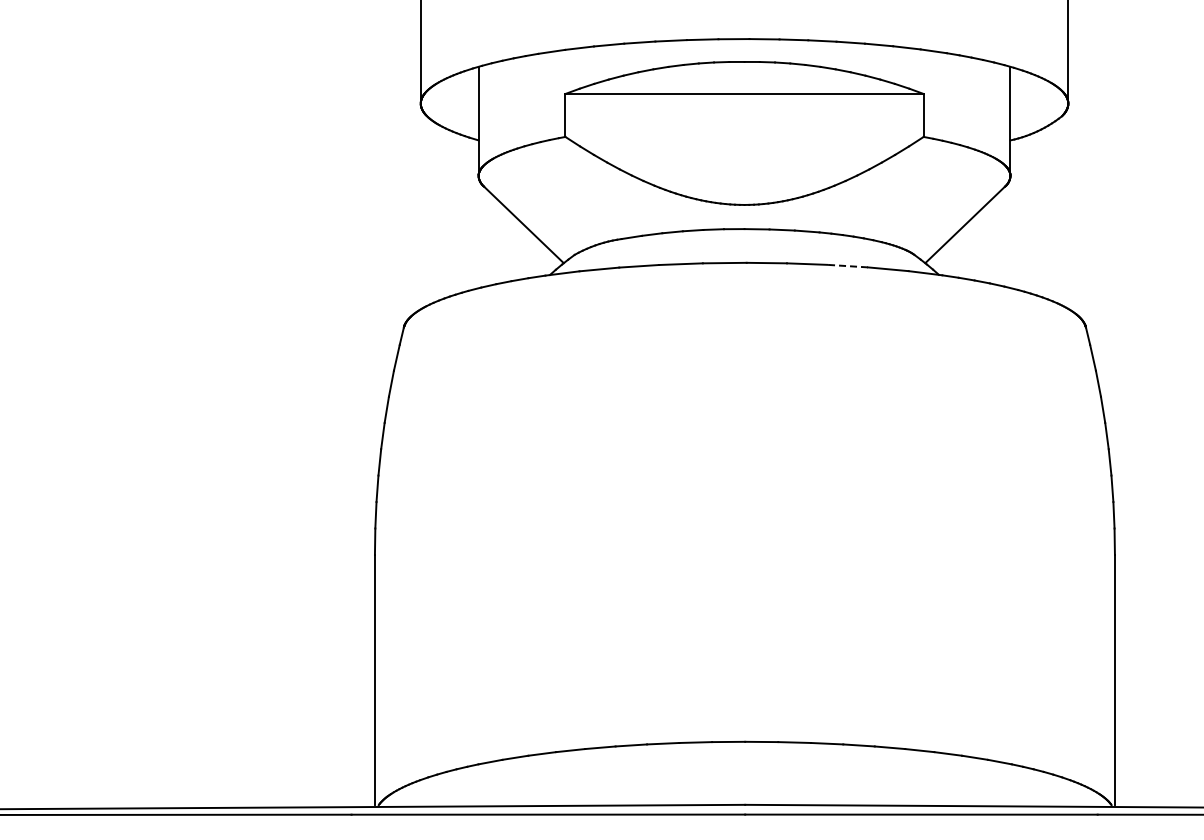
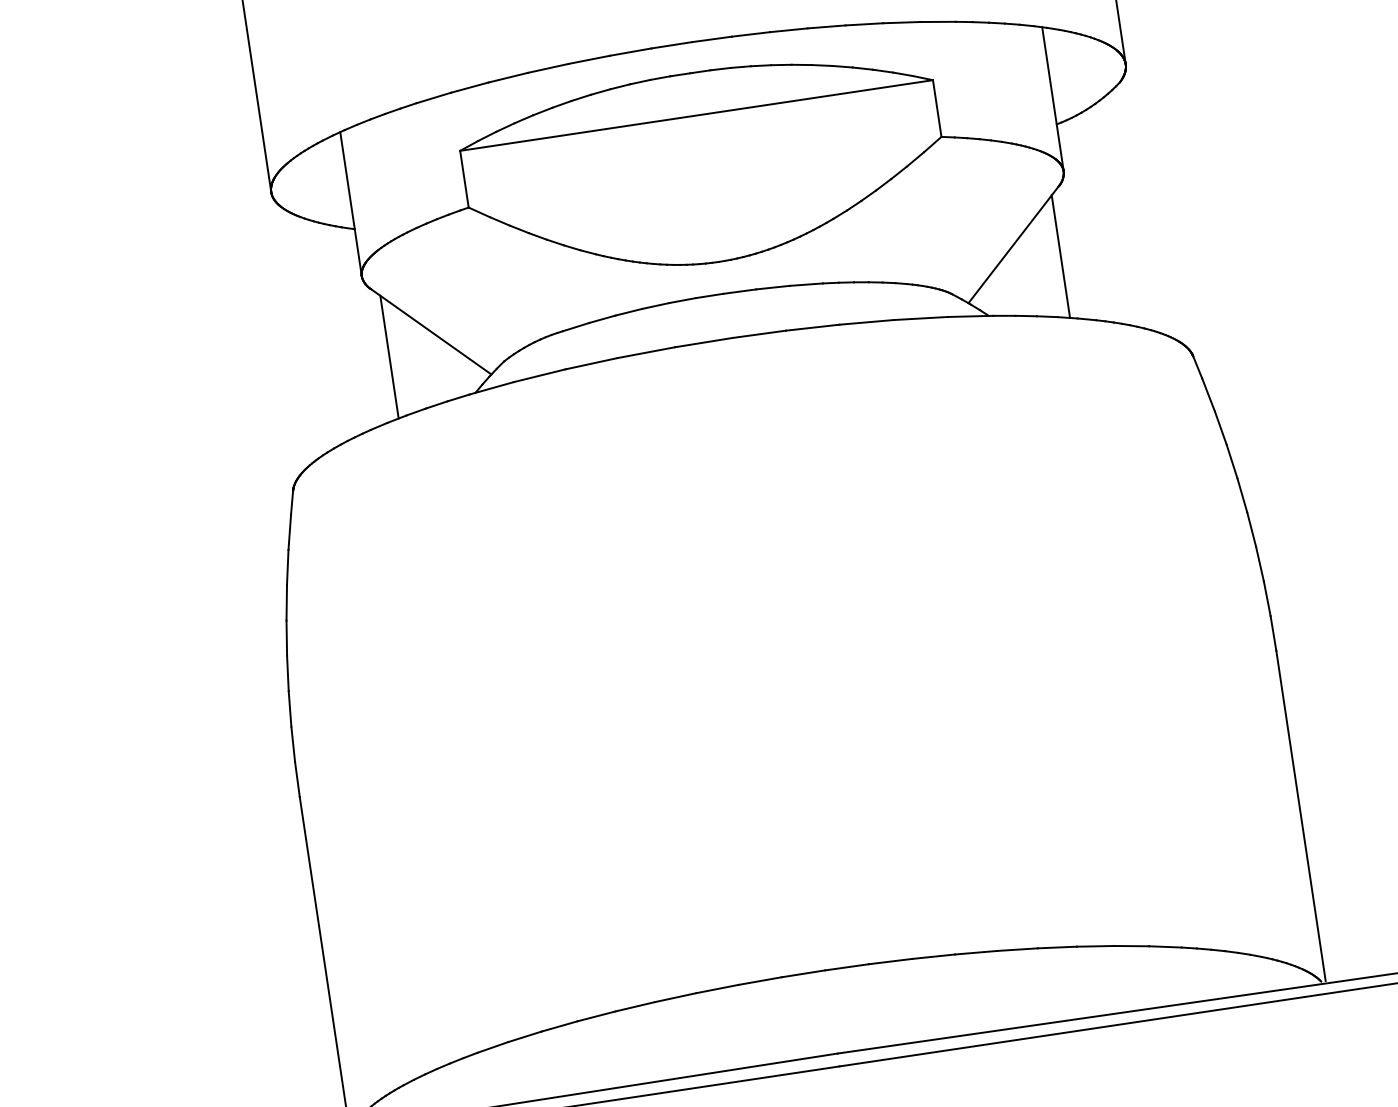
line: (490, 238) -> (389, 356), added
line: (998, 238) -> (1060, 256), added
line: (847, 266) -> (866, 322), dashed -> solid

